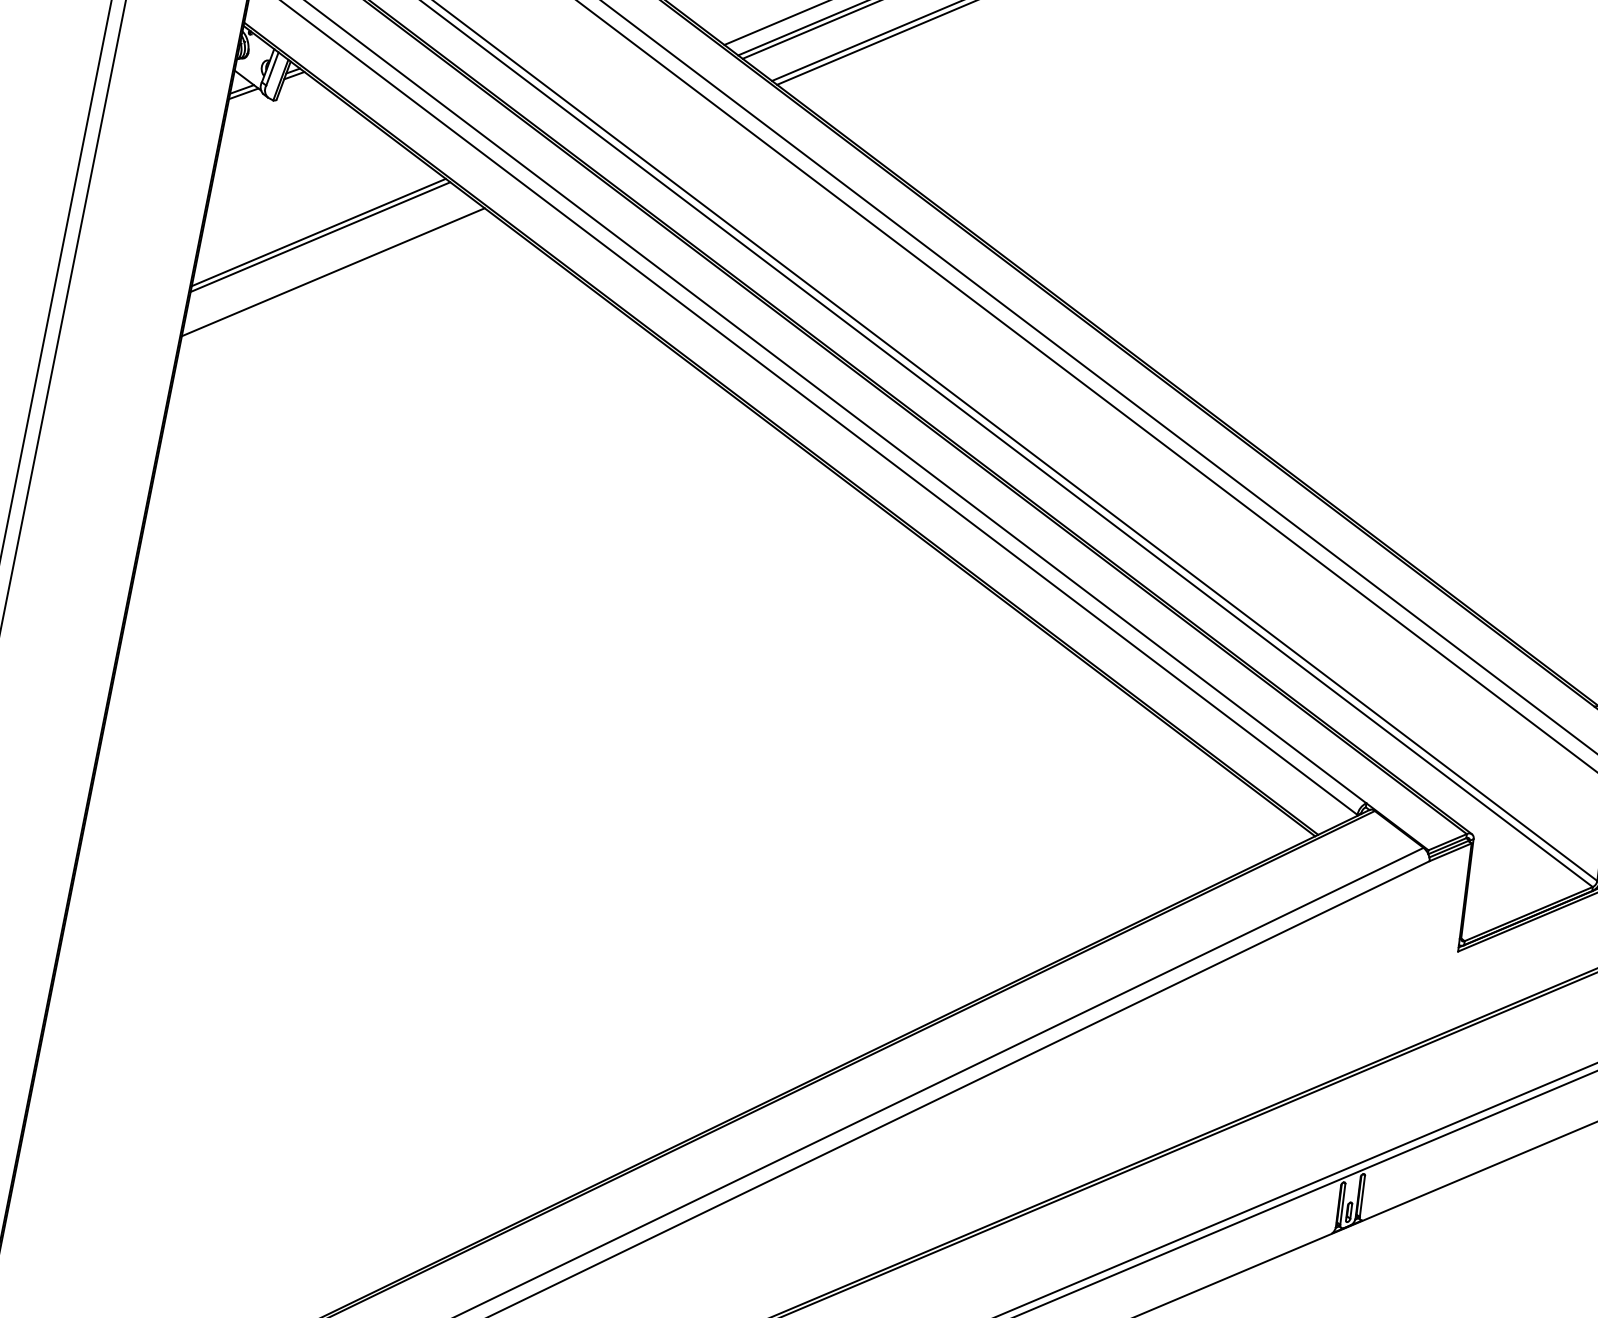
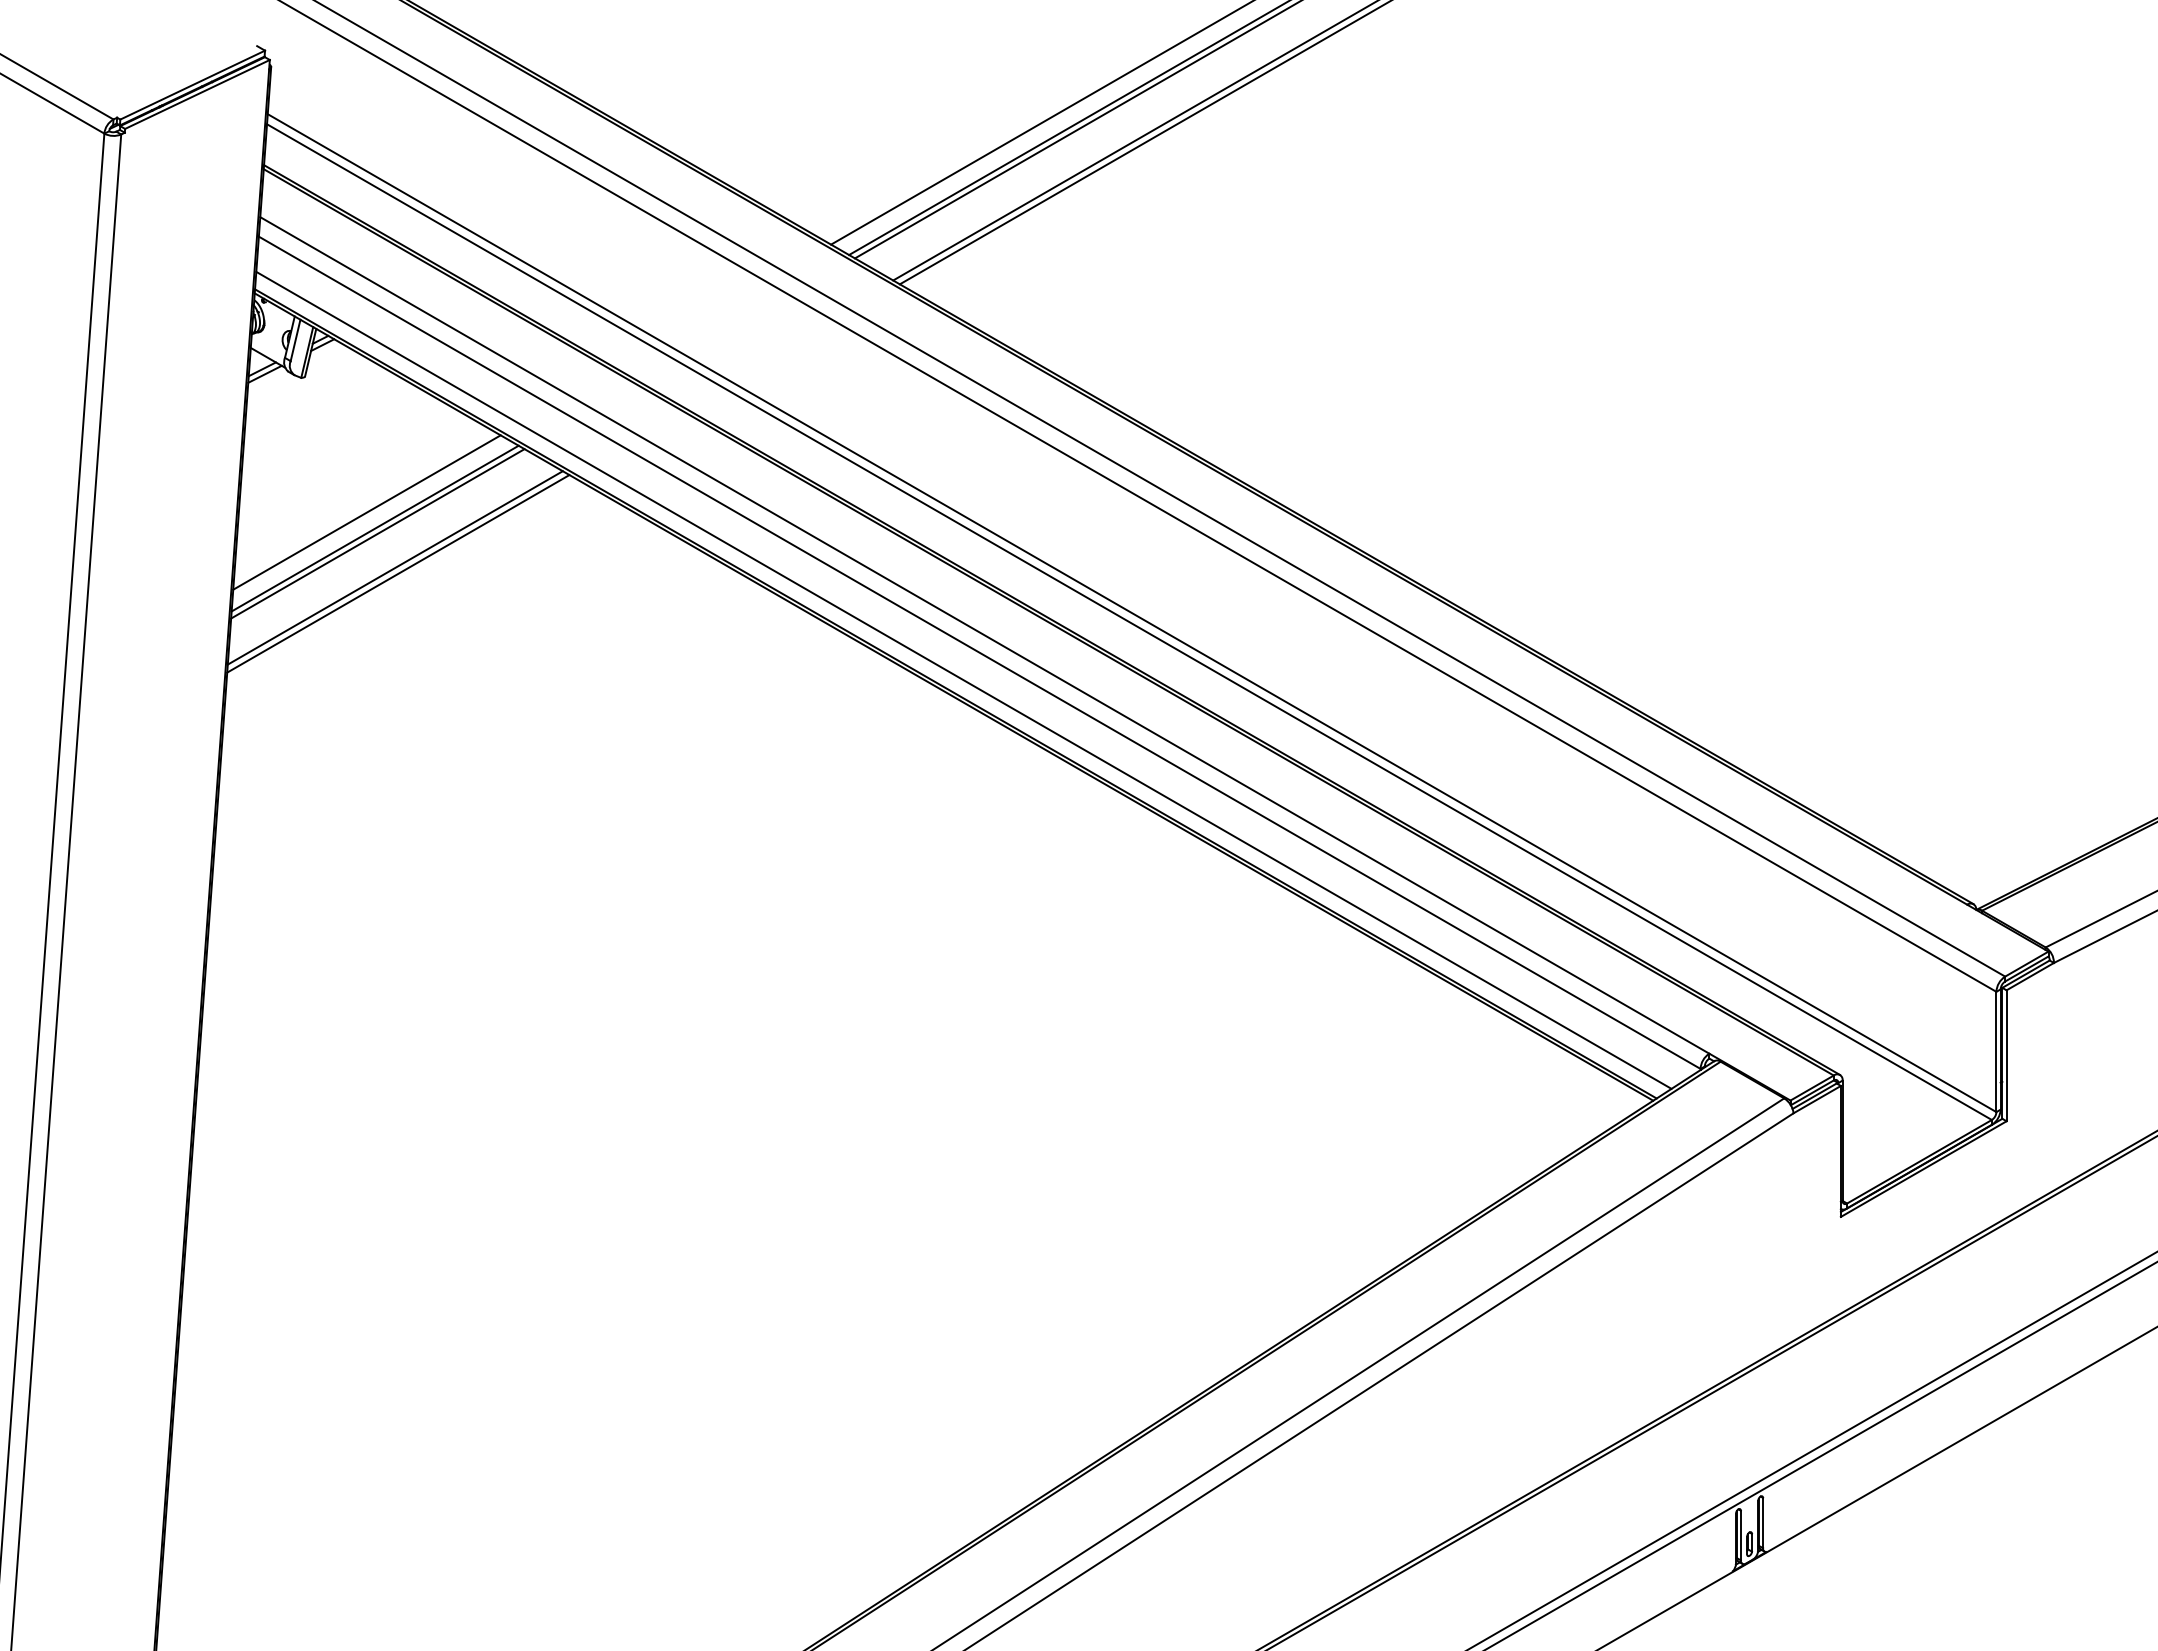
line: (313, 218) -> (366, 512), added
line: (330, 266) -> (394, 567), added
line: (789, 417) -> (963, 679), added

